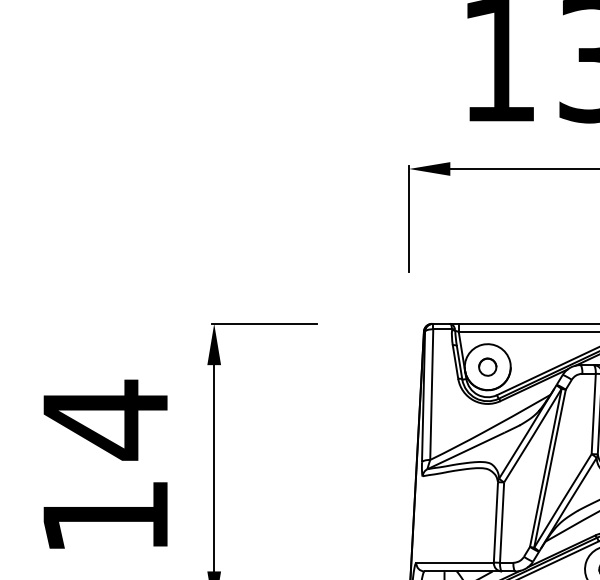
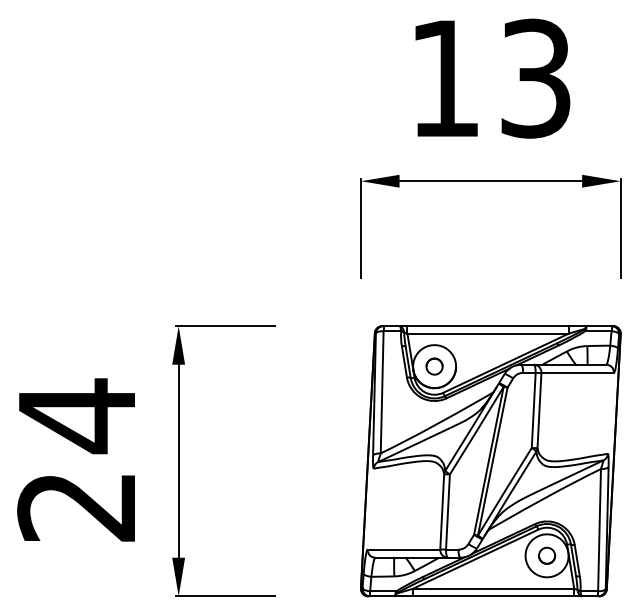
text: (103, 517) -> (75, 507), 14 -> 24

